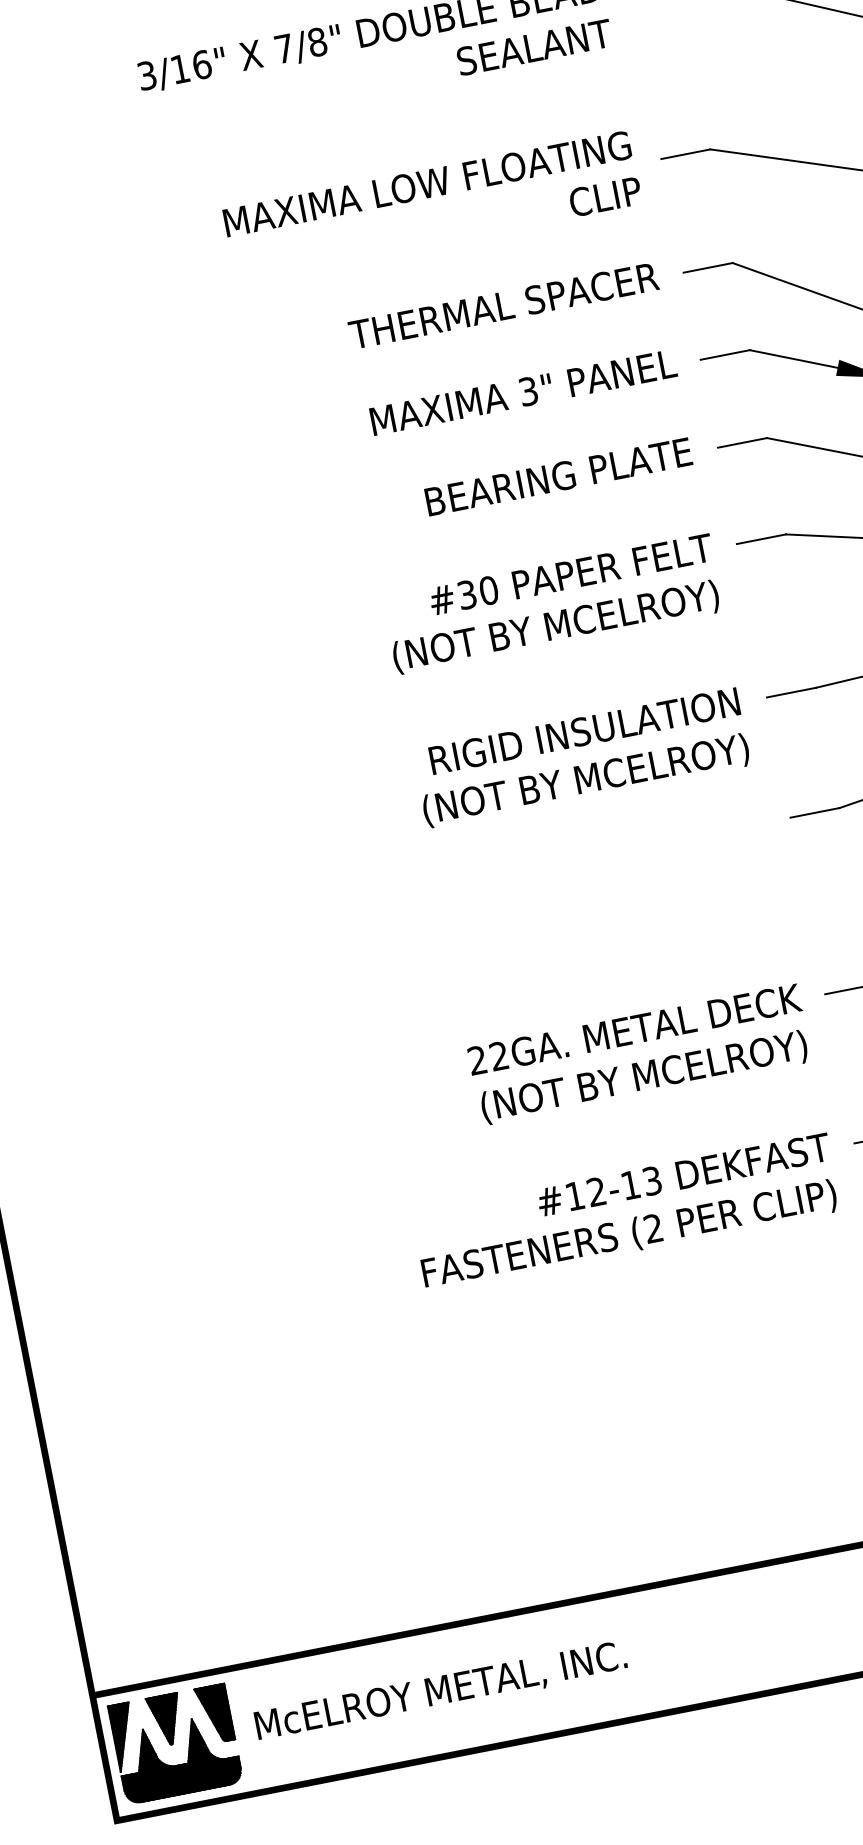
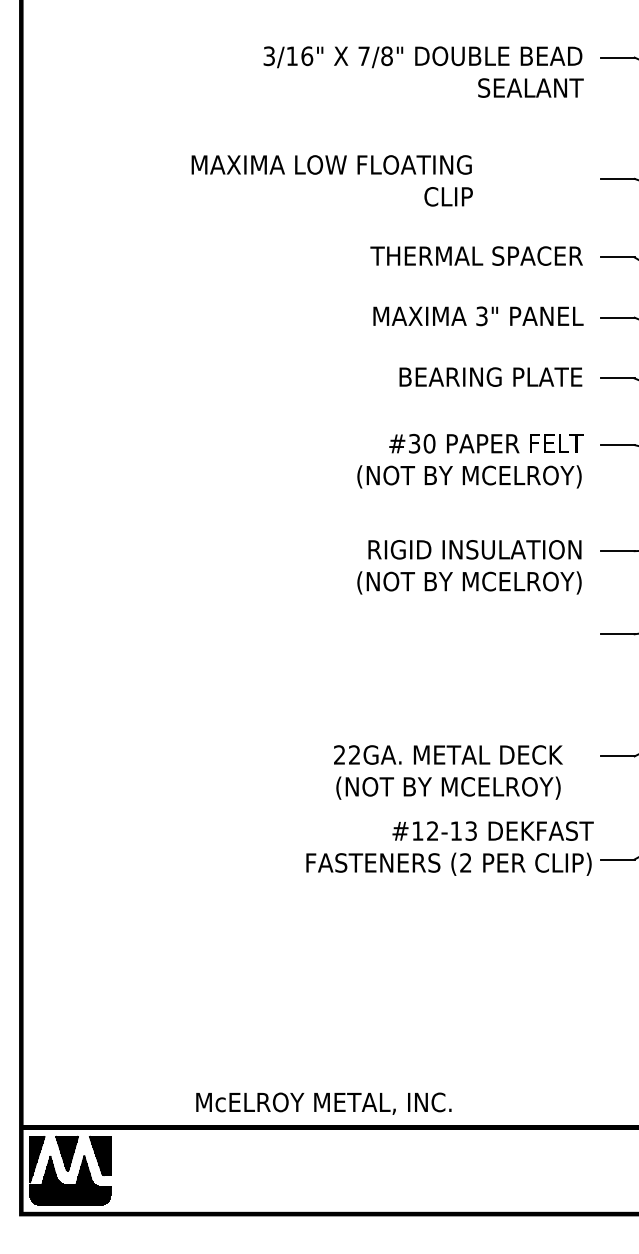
text: (431, 206) -> (331, 180), moved
text: (639, 1054) -> (448, 772), moved
text: (625, 1212) -> (449, 848), moved
text: (440, 1691) -> (323, 1103), moved

